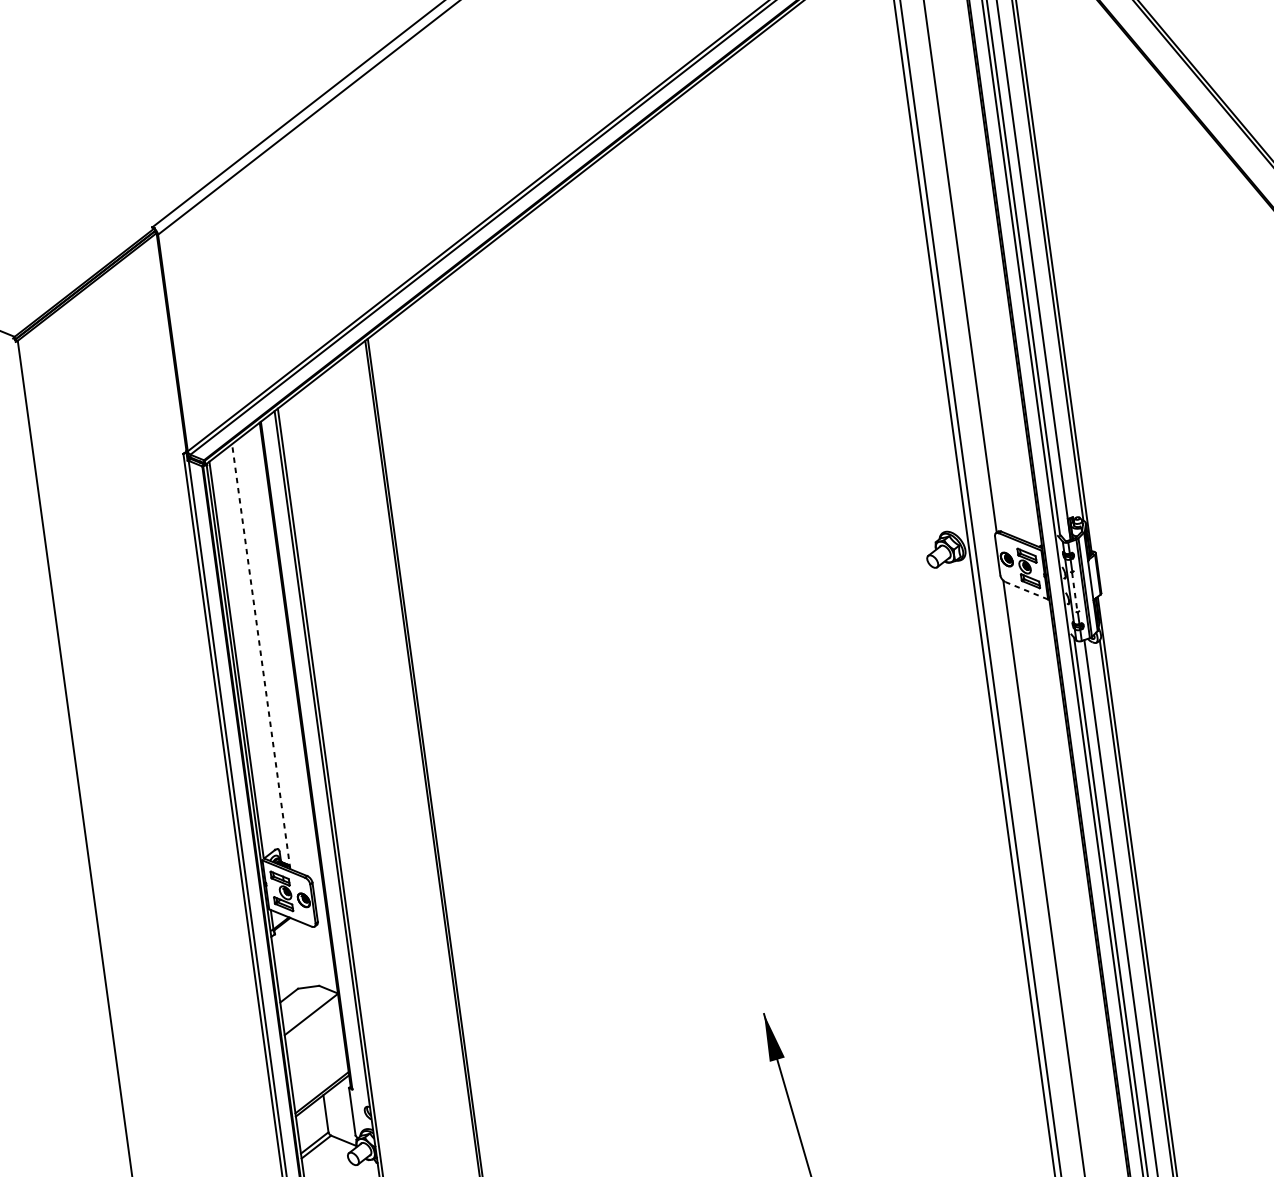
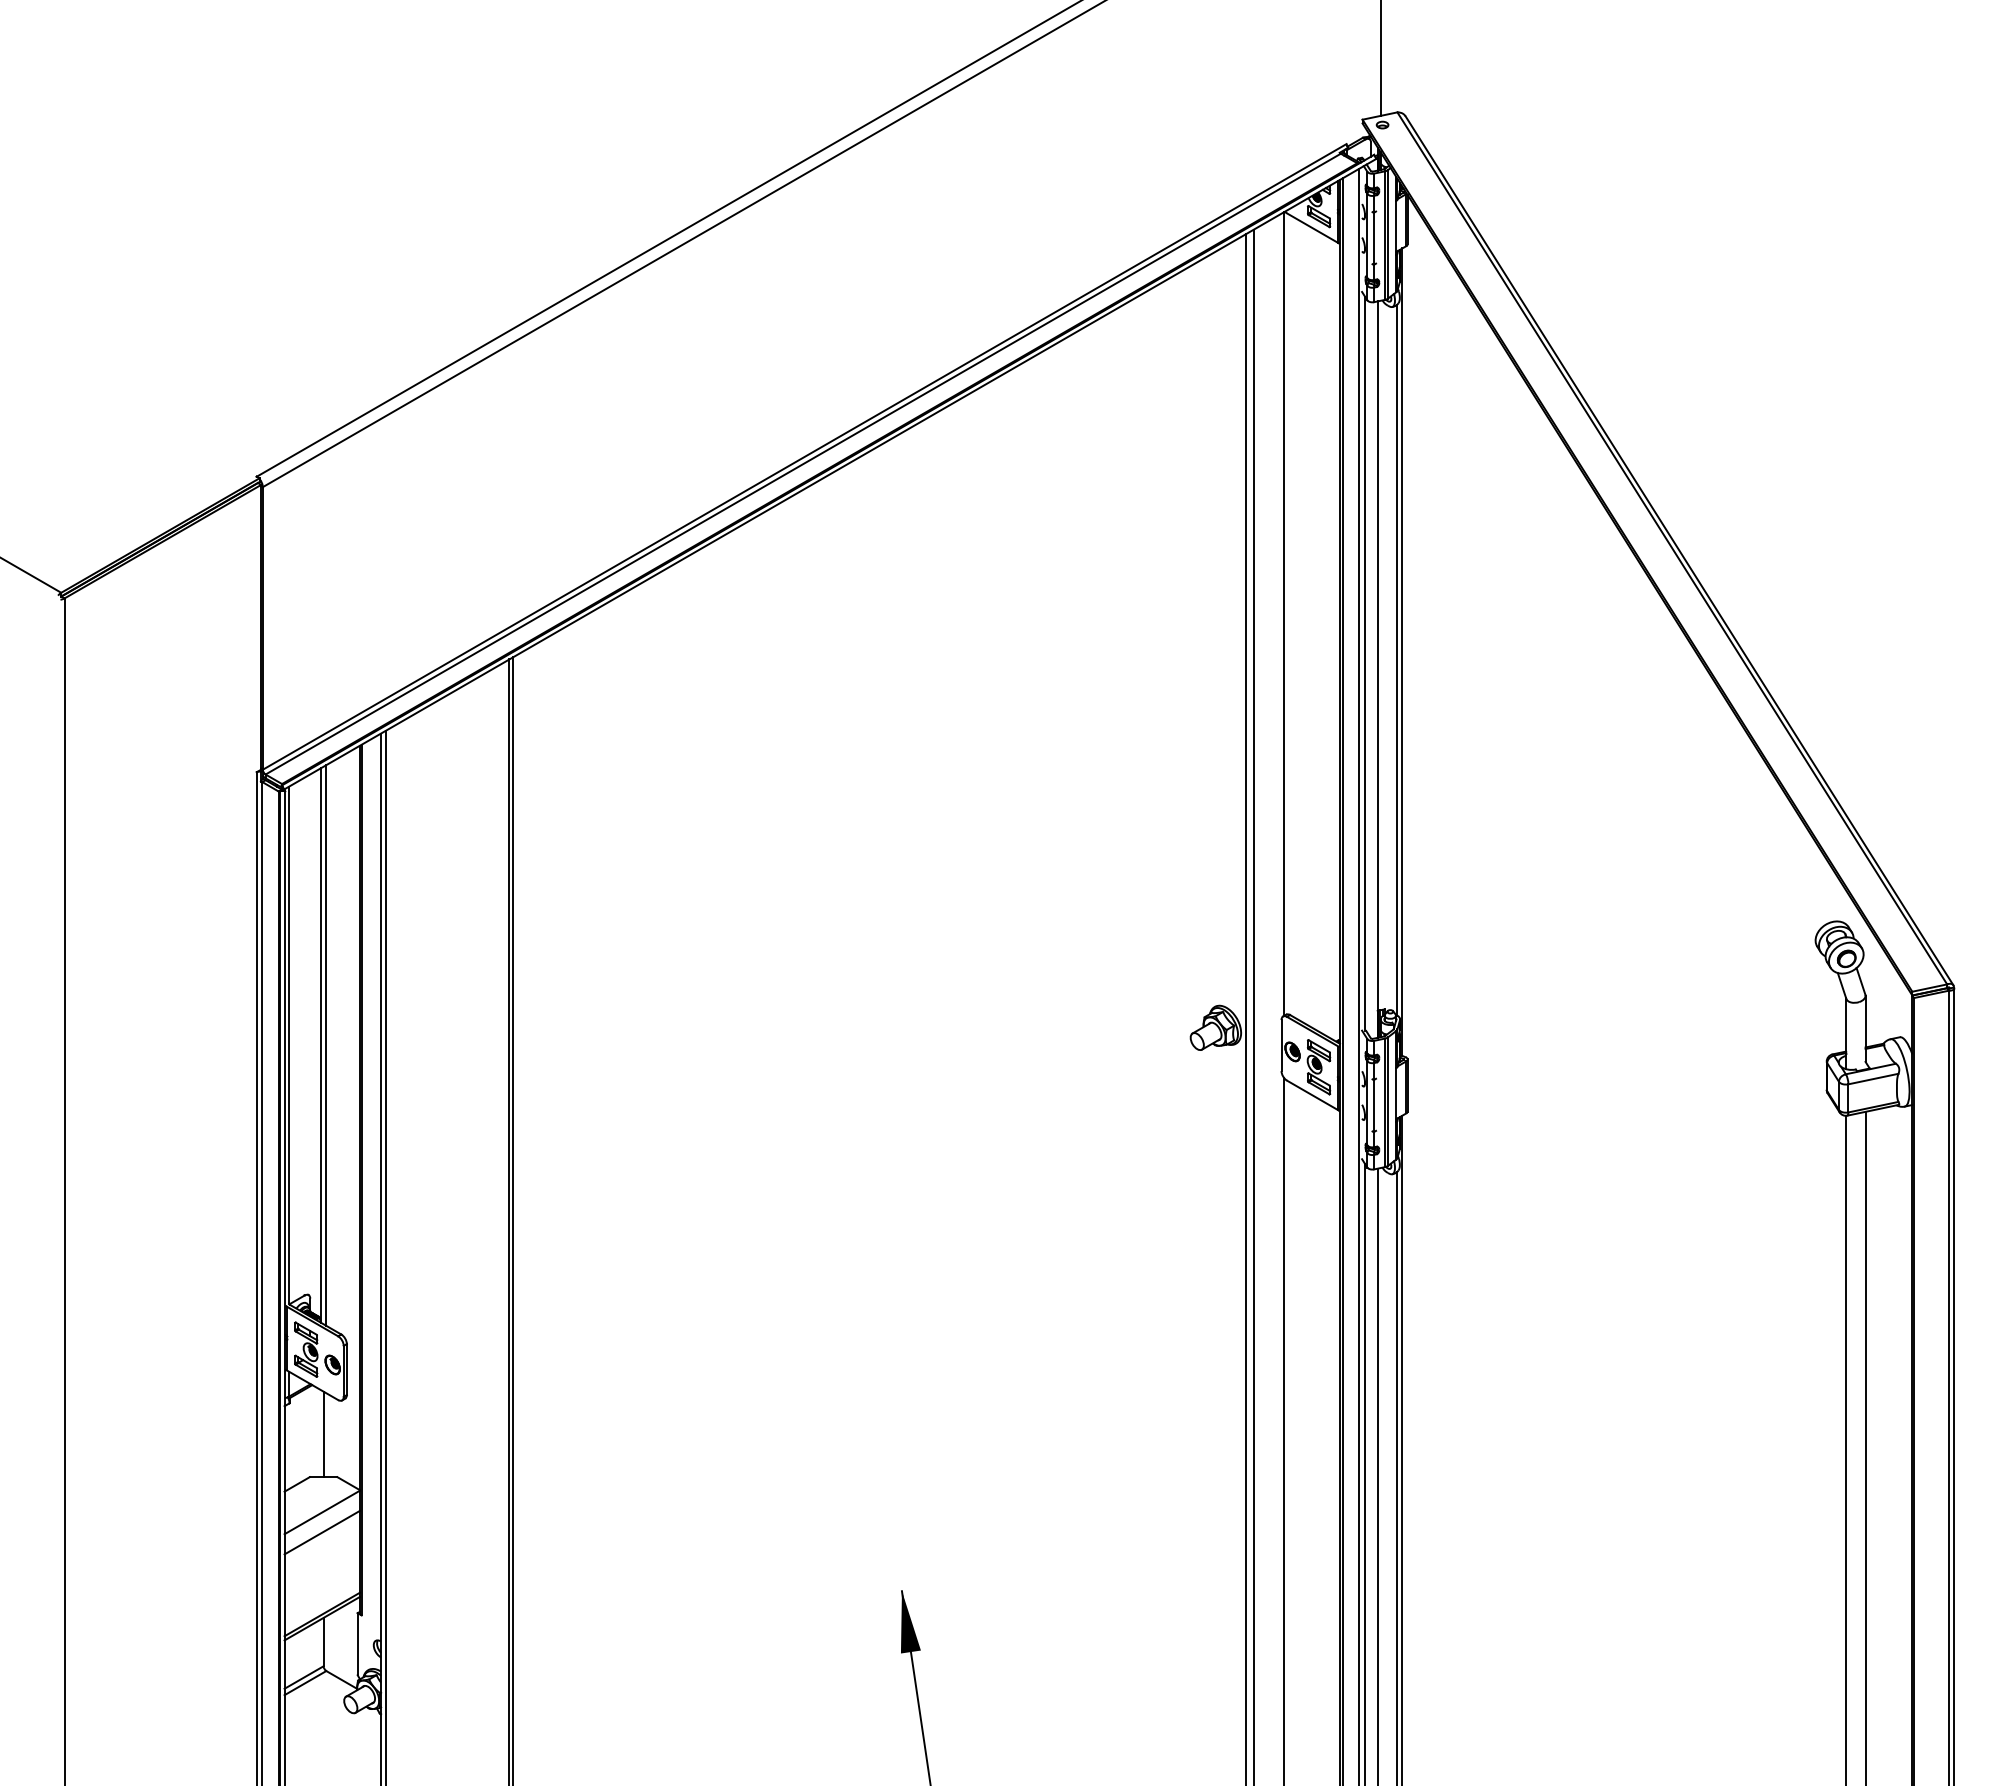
line: (1026, 590) -> (1312, 1095), dashed -> solid
line: (1074, 592) -> (1373, 1106), dashed -> solid
line: (260, 656) -> (320, 1045), dashed -> solid
line: (265, 656) -> (326, 1045), added
line: (304, 954) -> (323, 1434), added
line: (313, 1029) -> (322, 1532), added

